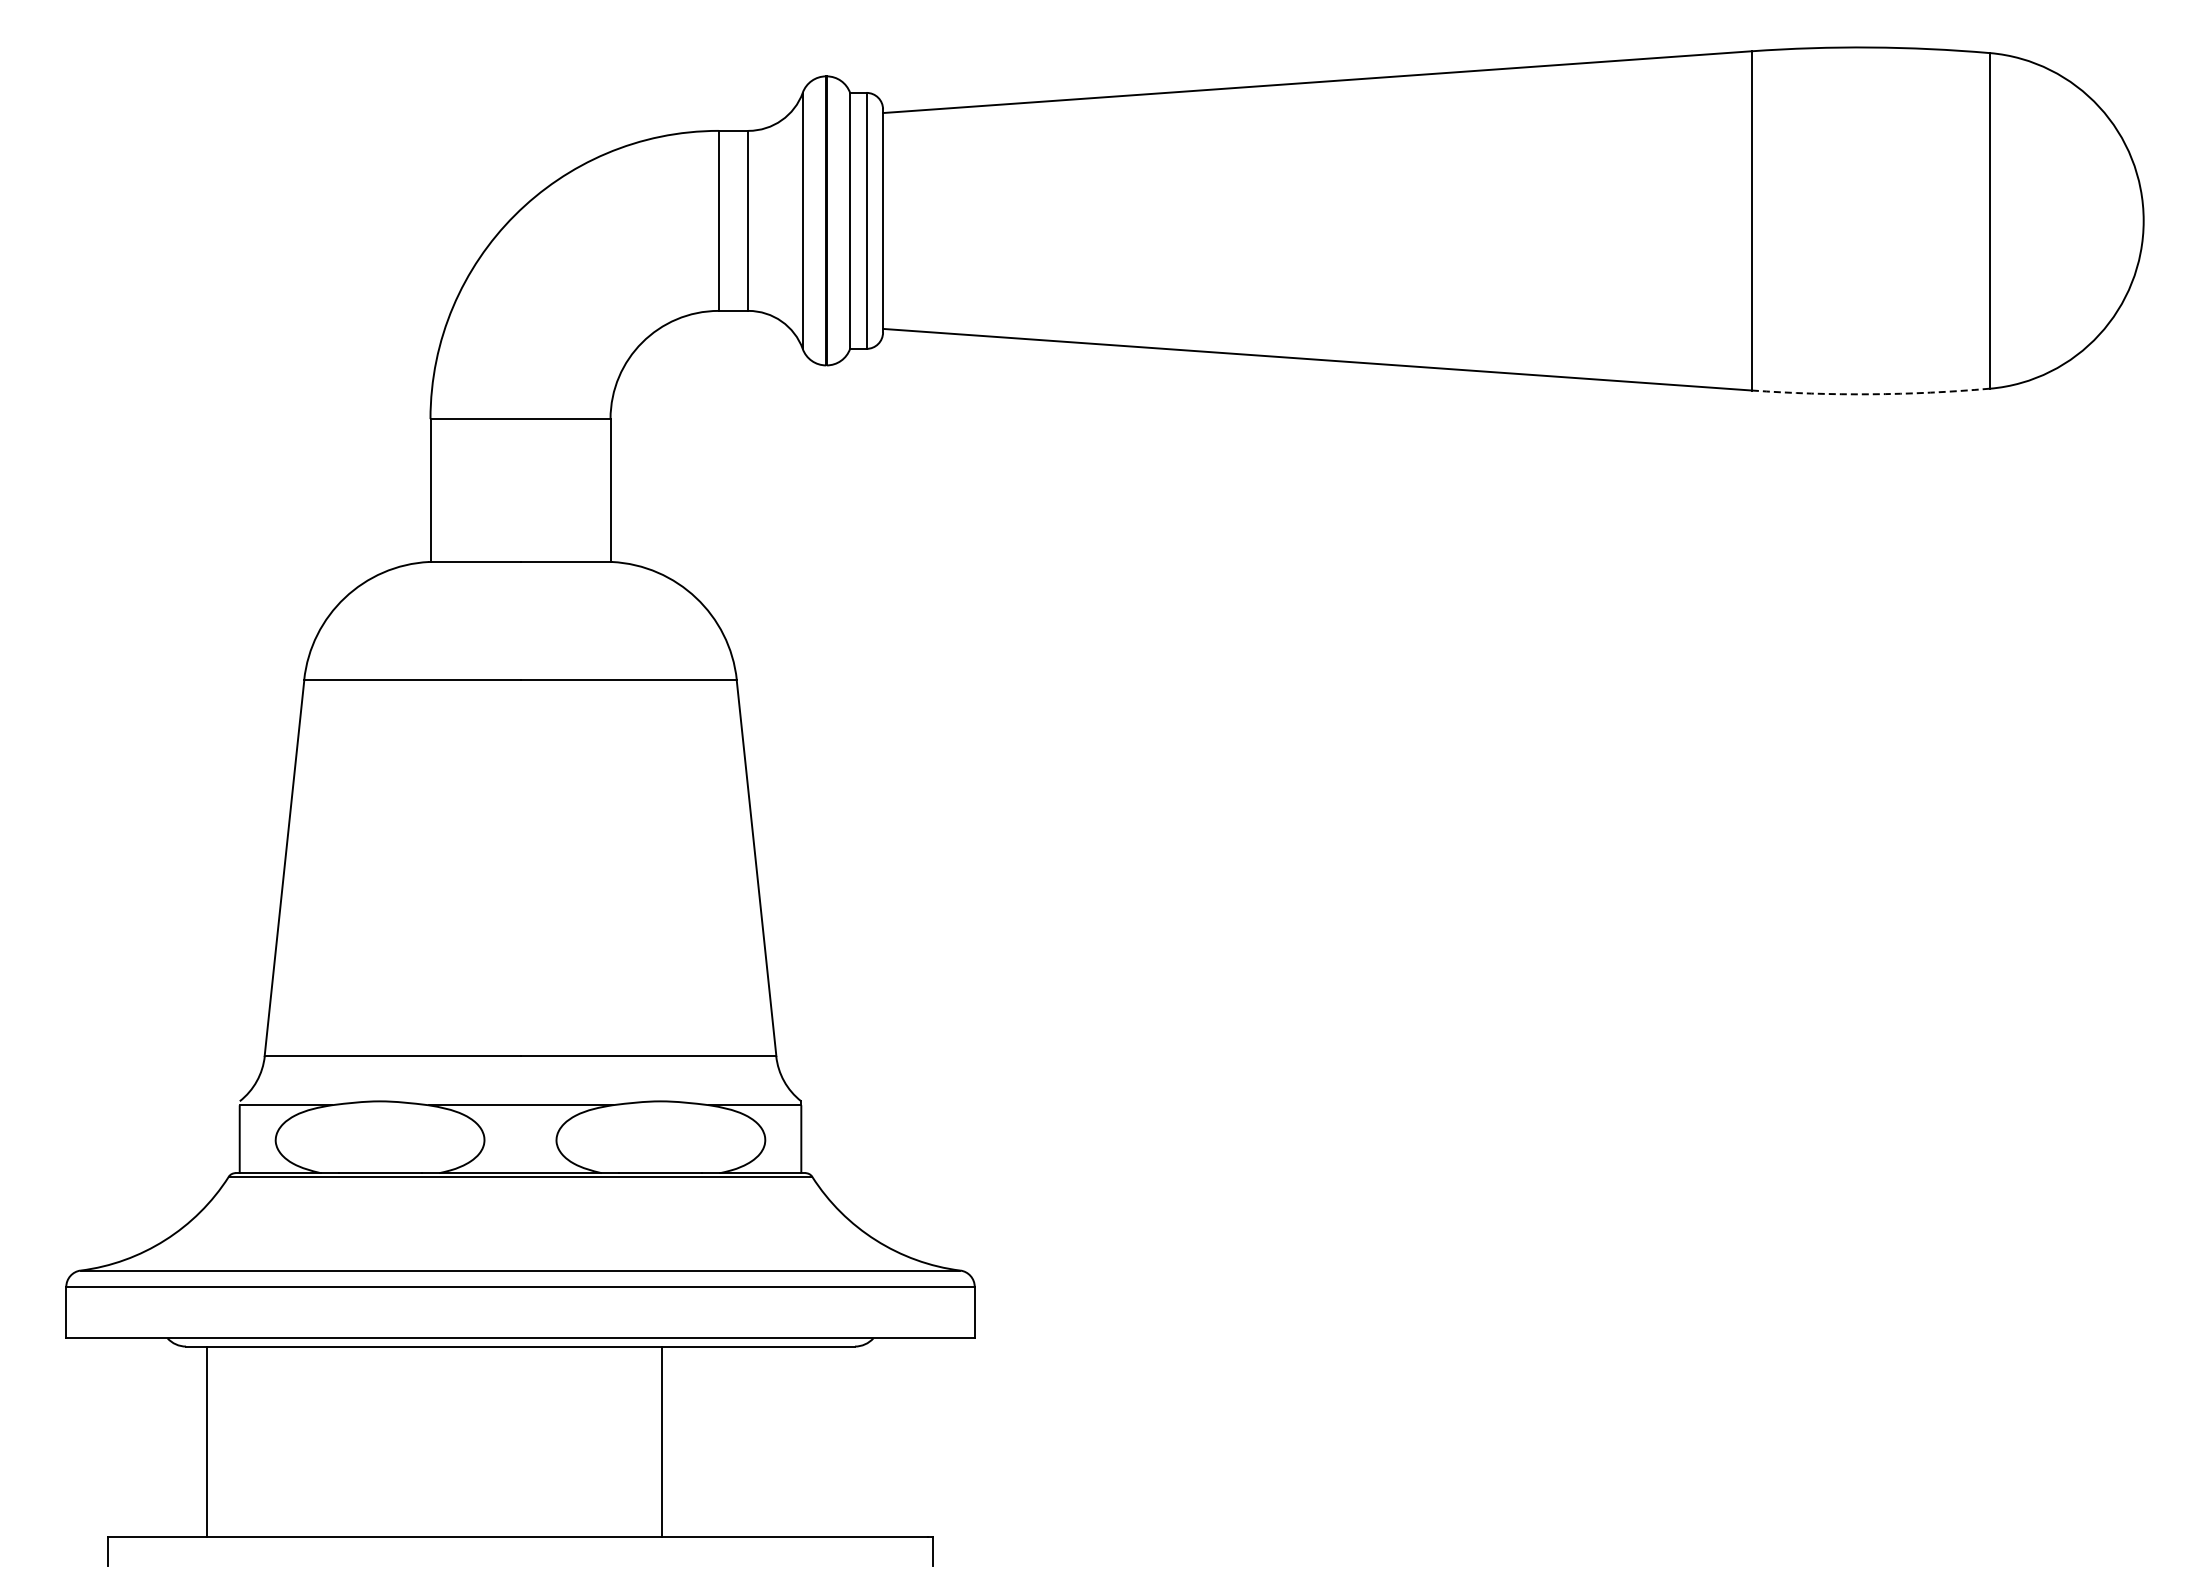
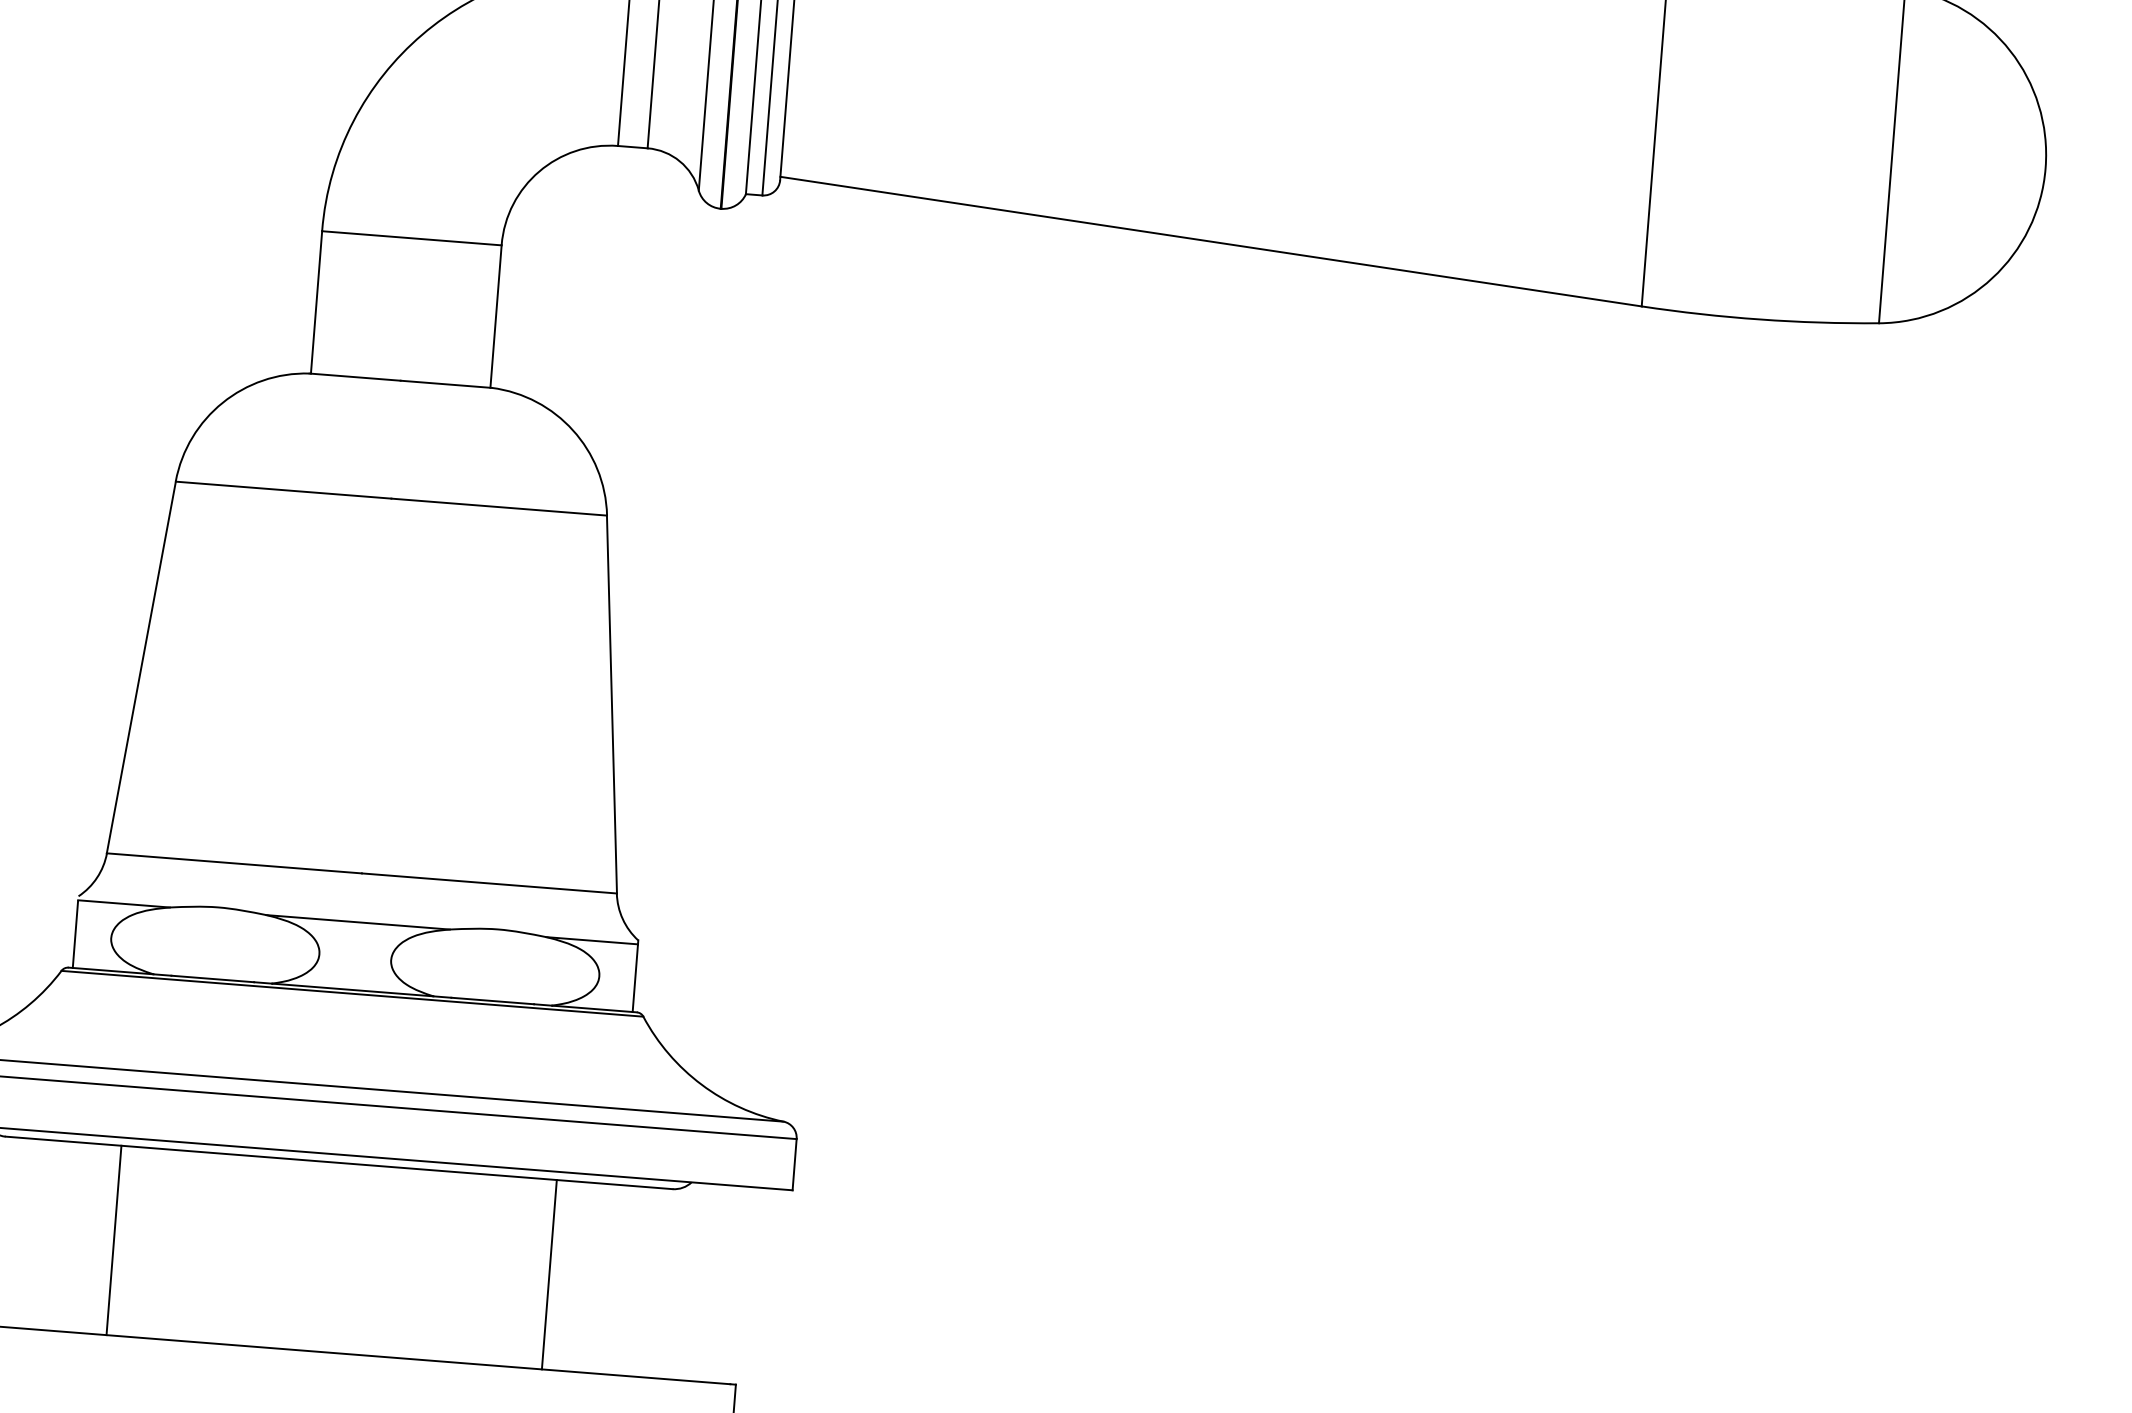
arc: (1870, 394) -> (1759, 319), dashed -> solid
line: (207, 1441) -> (114, 1240), moved
line: (661, 1441) -> (548, 1274), moved

